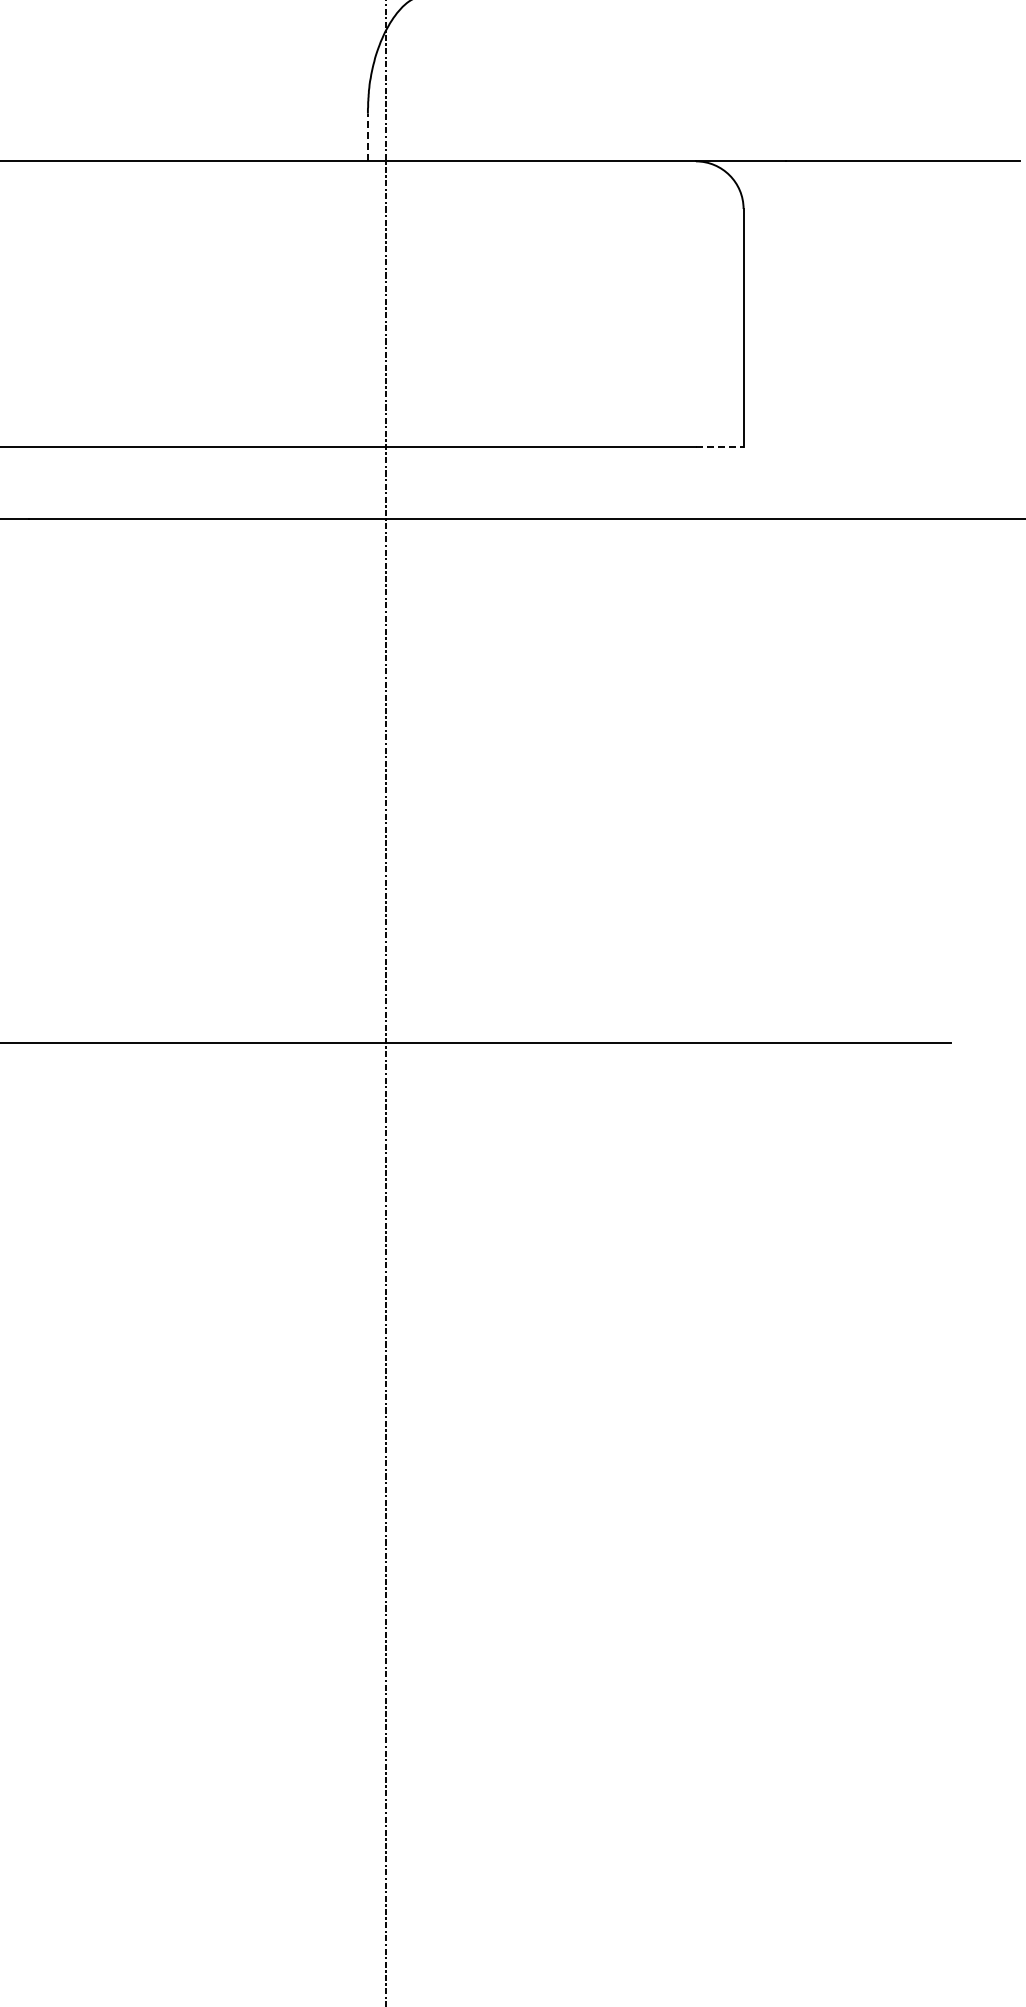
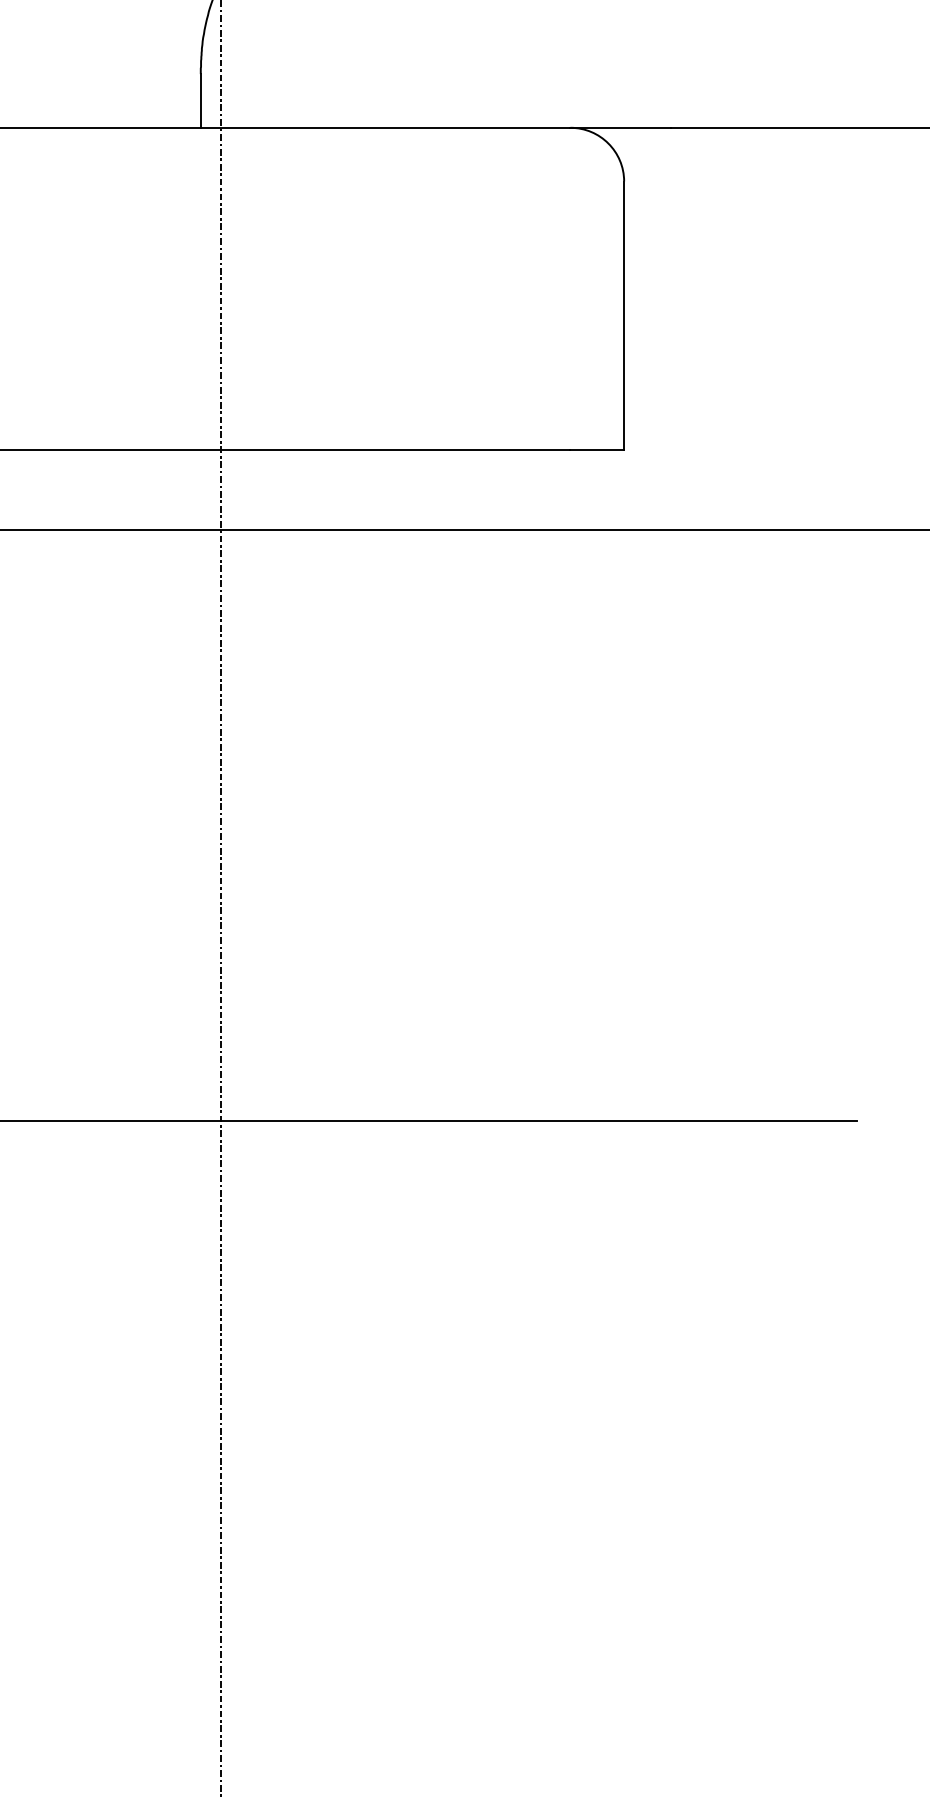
line: (367, 137) -> (200, 100), dashed -> solid
line: (719, 447) -> (596, 450), dashed -> solid

